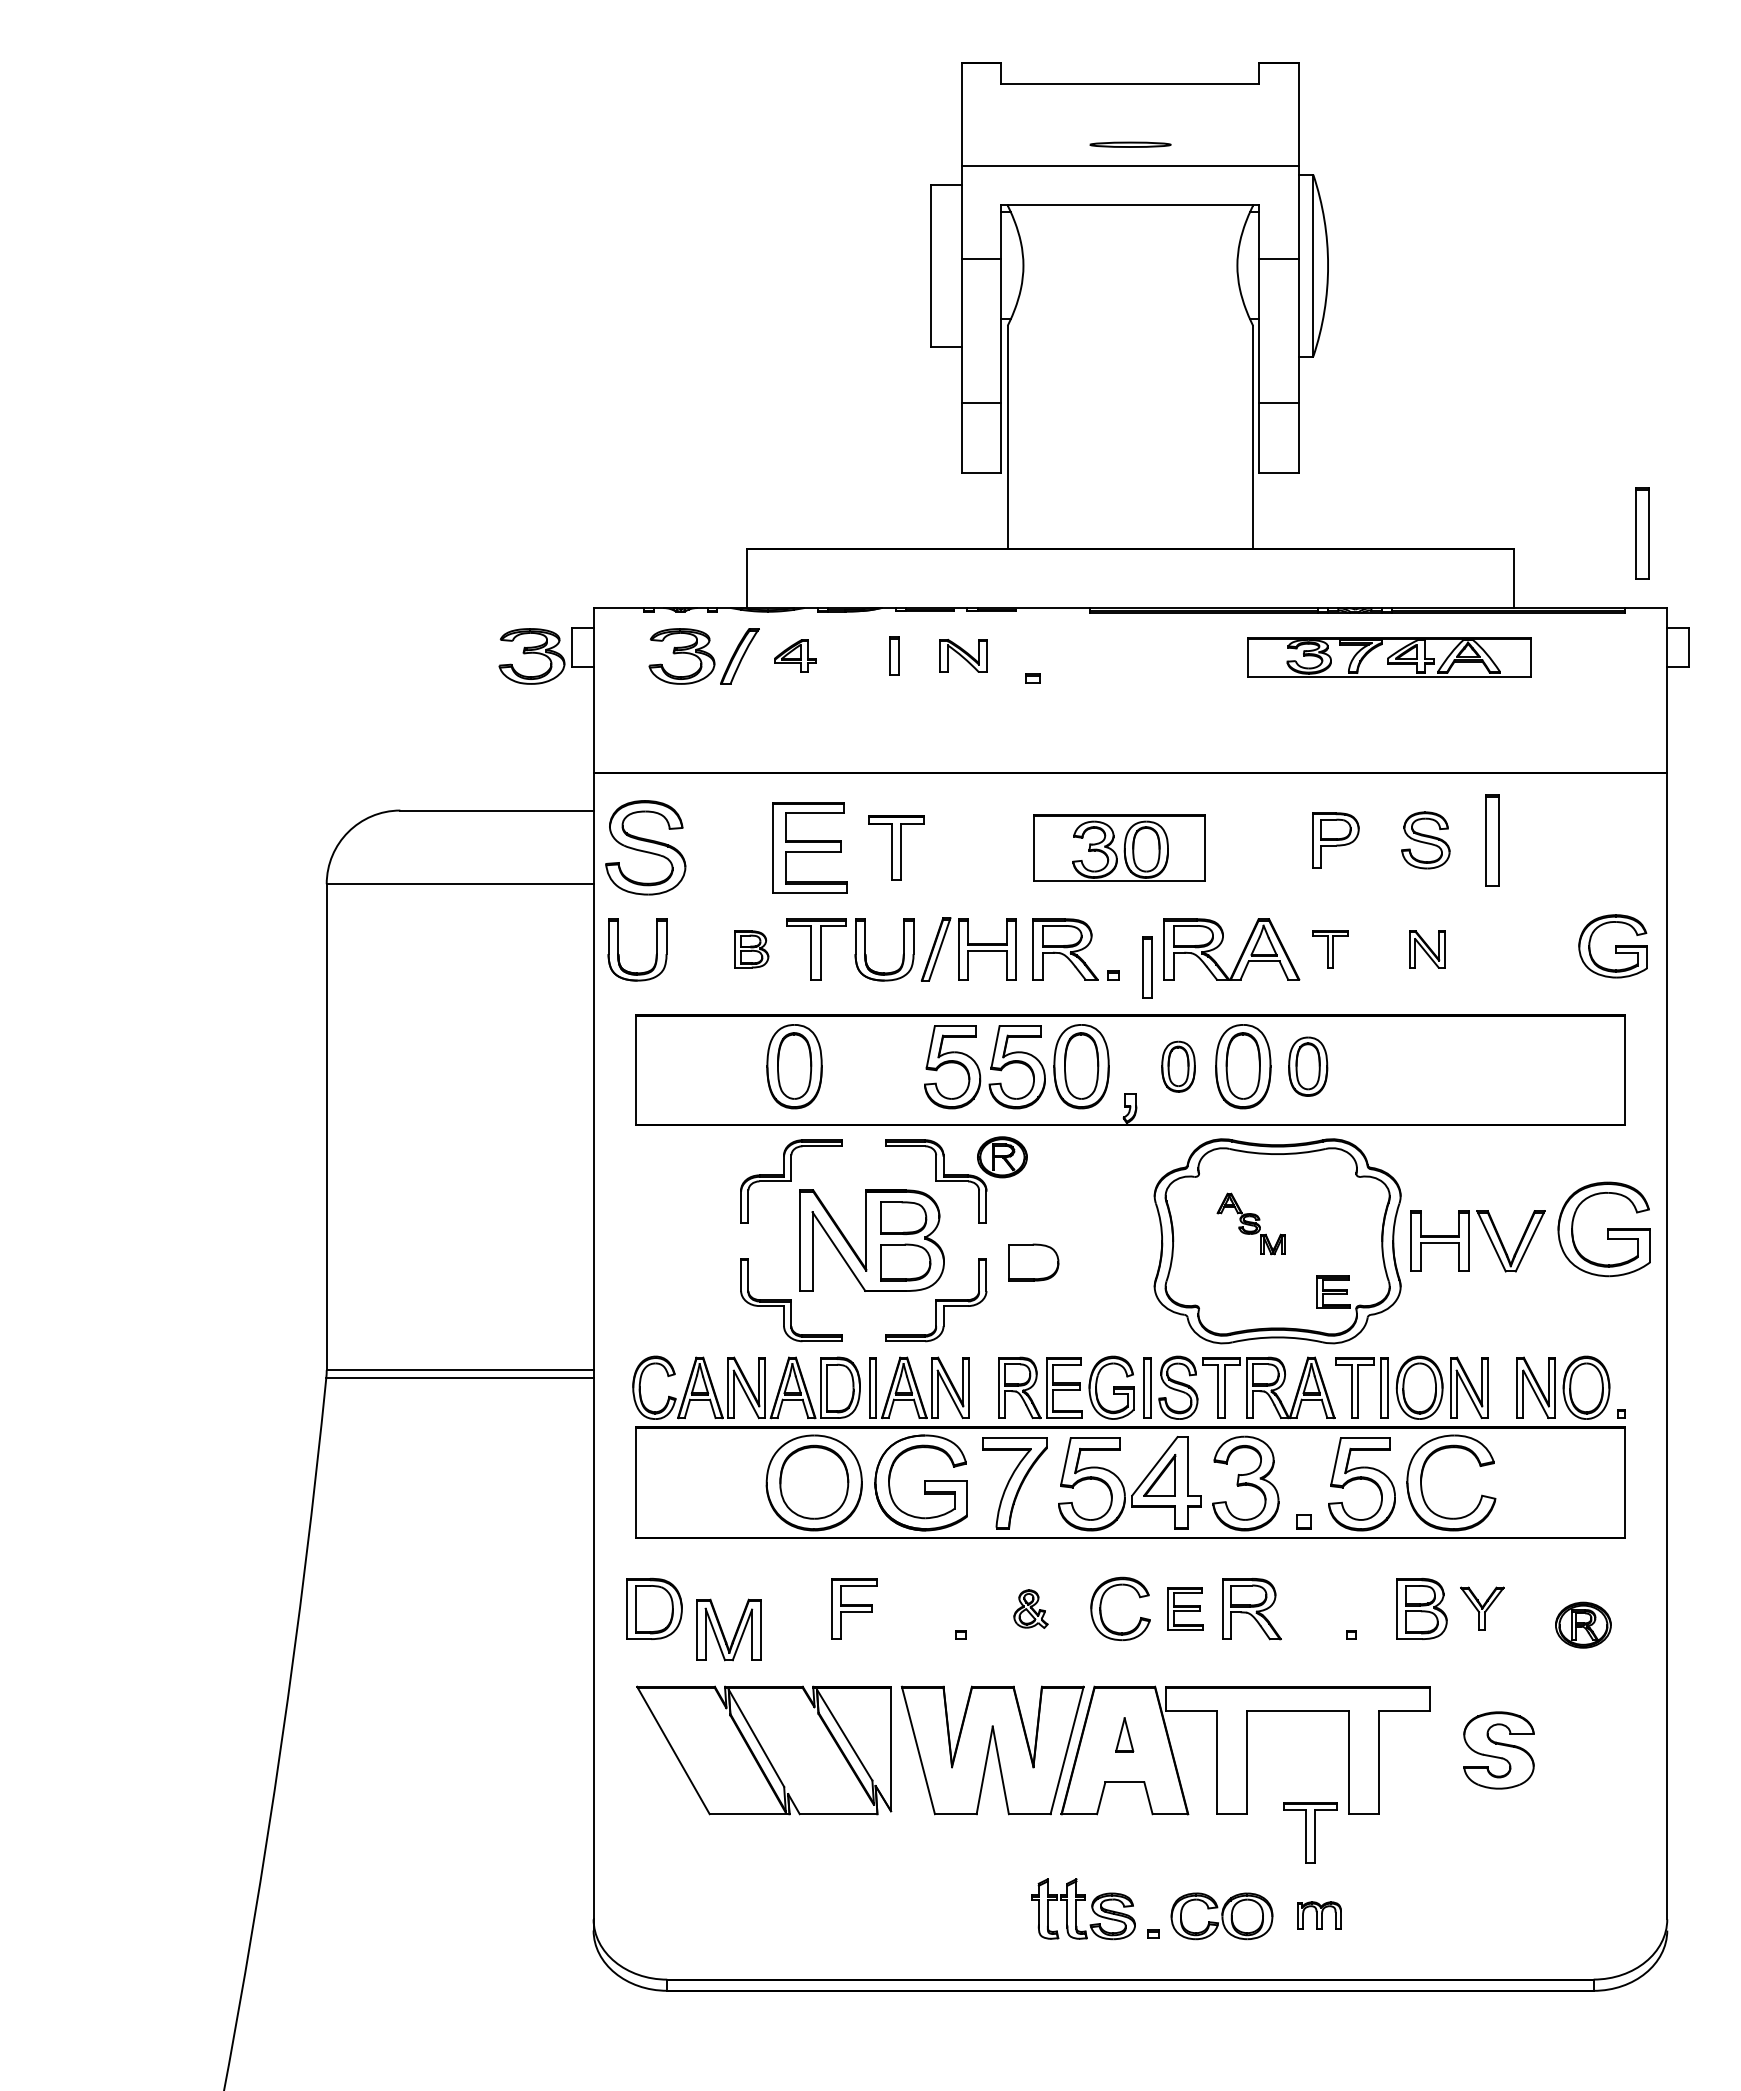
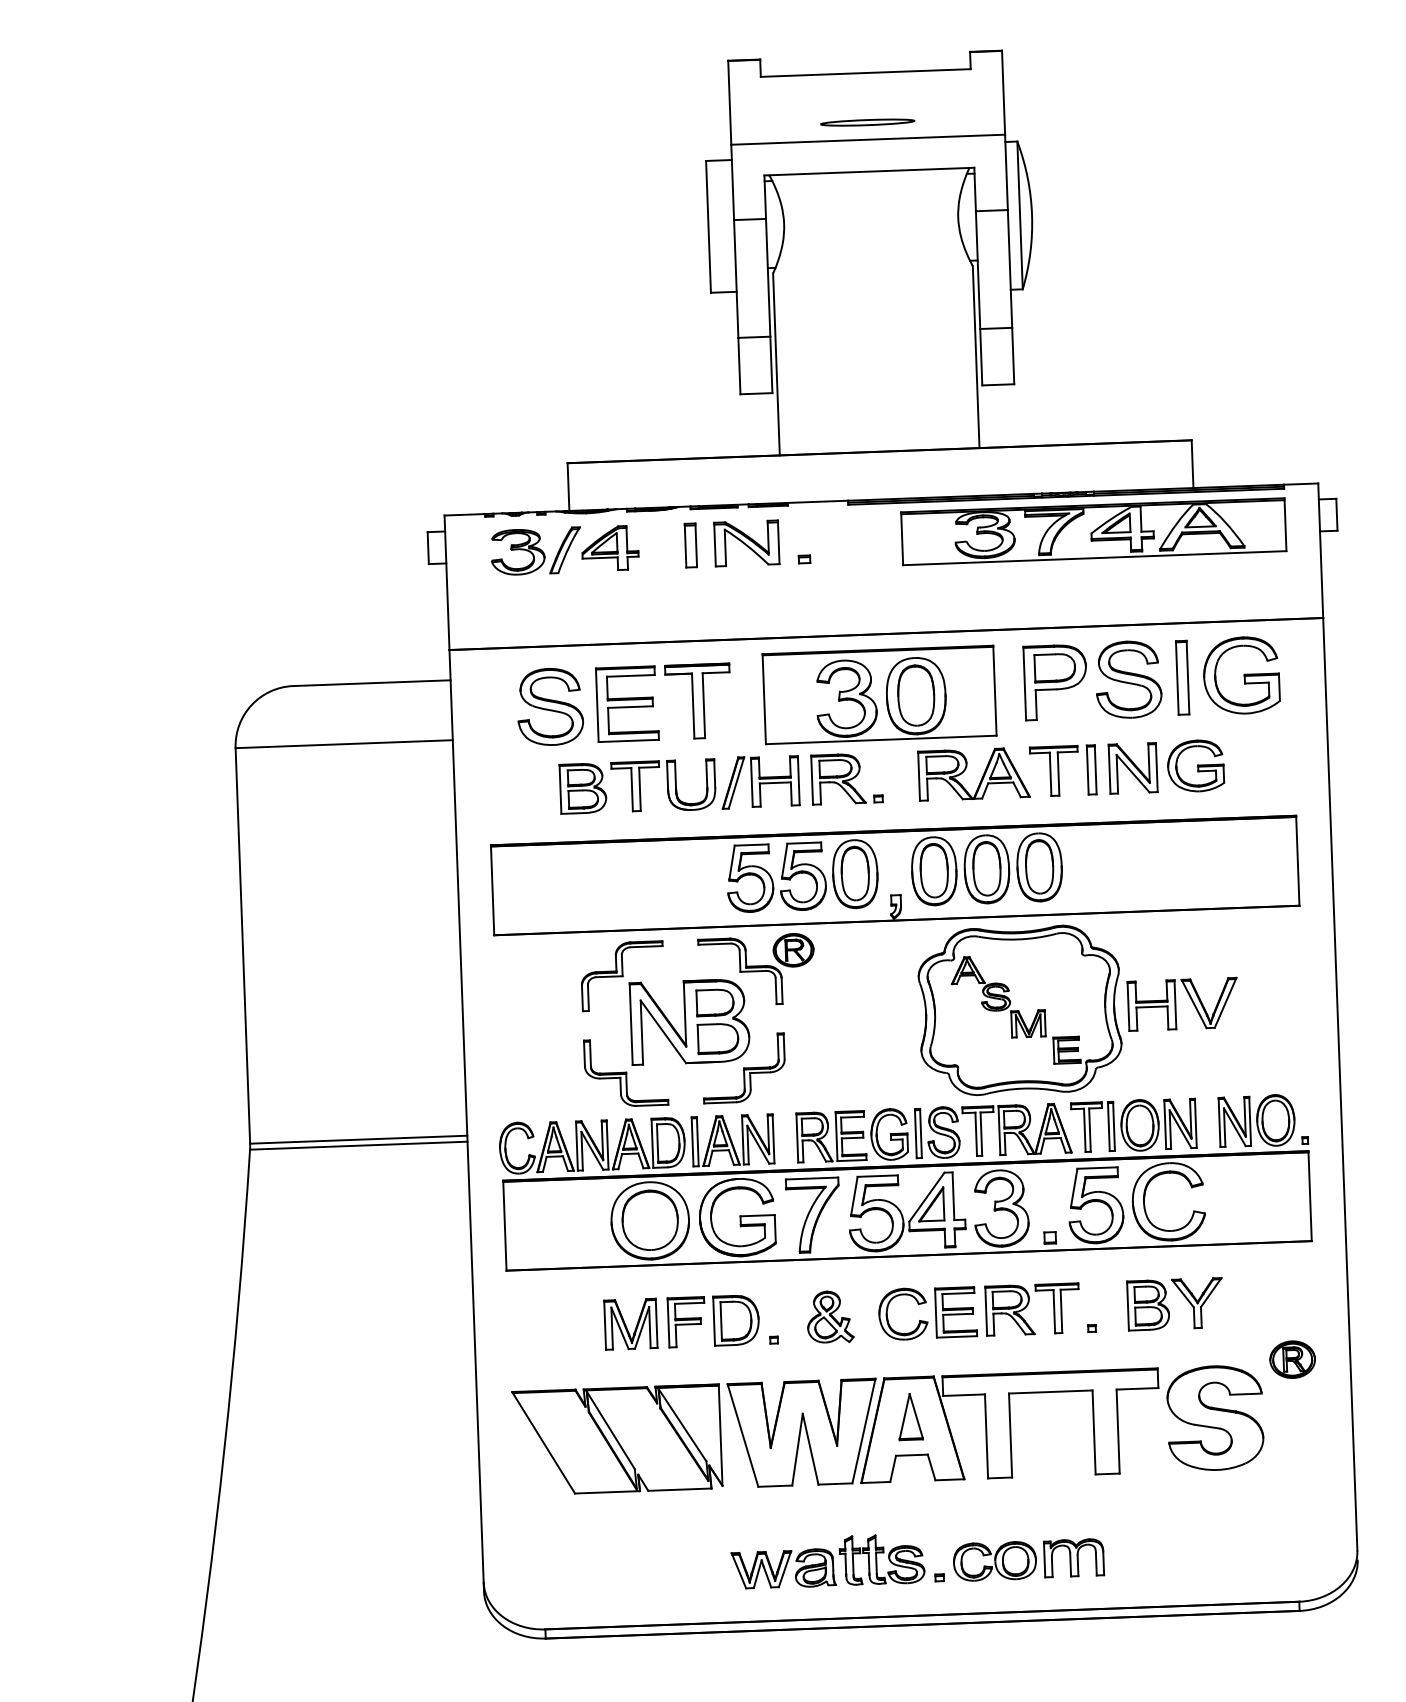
part: (1130, 144) -> (867, 122), size x1.43
part: (1642, 533) -> (1295, 423), removed
part: (795, 655) -> (610, 548), size x1.67
part: (894, 655) -> (690, 545), size x1.43
part: (963, 655) -> (746, 543), size x1.67
part: (531, 656) -> (395, 556), removed
part: (1389, 657) -> (1093, 531), size x1.67
part: (1335, 840) -> (1055, 682), size x1.67
part: (1425, 840) -> (1128, 679), size x1.67
part: (645, 847) -> (550, 706), moved
part: (896, 847) -> (698, 701), size x1.43
part: (1119, 847) -> (879, 694), size x1.67
part: (1612, 946) -> (1195, 766), moved
part: (751, 949) -> (583, 788), size x1.67
part: (1330, 949) -> (1054, 771), size x1.67
part: (1426, 949) -> (1132, 768), size x1.67
part: (619, 954) -> (475, 796), removed
part: (1147, 967) -> (1091, 769), moved
part: (794, 1066) -> (621, 882), removed
part: (1178, 1066) -> (934, 871), size x1.67
part: (1308, 1066) -> (1039, 867), size x1.43
part: (1251, 1223) -> (998, 996), size x1.67
part: (1603, 1229) -> (1240, 675), moved
part: (1033, 1262) -> (822, 1034), removed
part: (654, 1608) -> (736, 1320), moved
part: (1030, 1608) -> (829, 1316), size x1.67
part: (1185, 1608) -> (956, 1311), size x1.43
part: (1482, 1608) -> (1197, 1303), size x1.43
part: (1583, 1624) -> (1292, 1359), moved
part: (728, 1629) -> (630, 1323), moved
part: (1124, 1734) -> (910, 1416), size x1.67
part: (1498, 1750) -> (1215, 1418), size x1.67
part: (1310, 1832) -> (1057, 1308), moved
part: (1319, 1915) -> (1074, 1557), size x1.67
part: (962, 1916) -> (783, 1569), added

